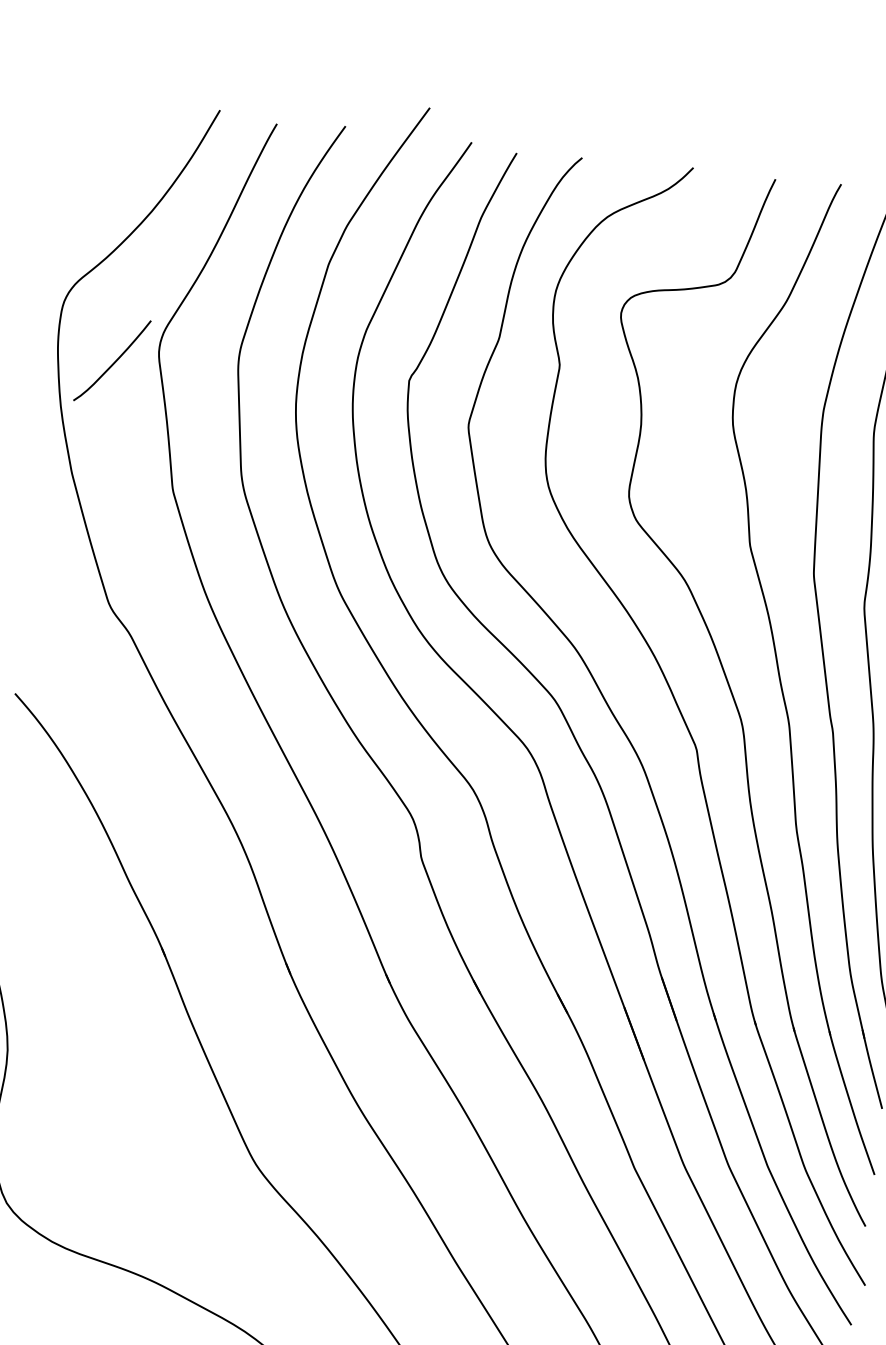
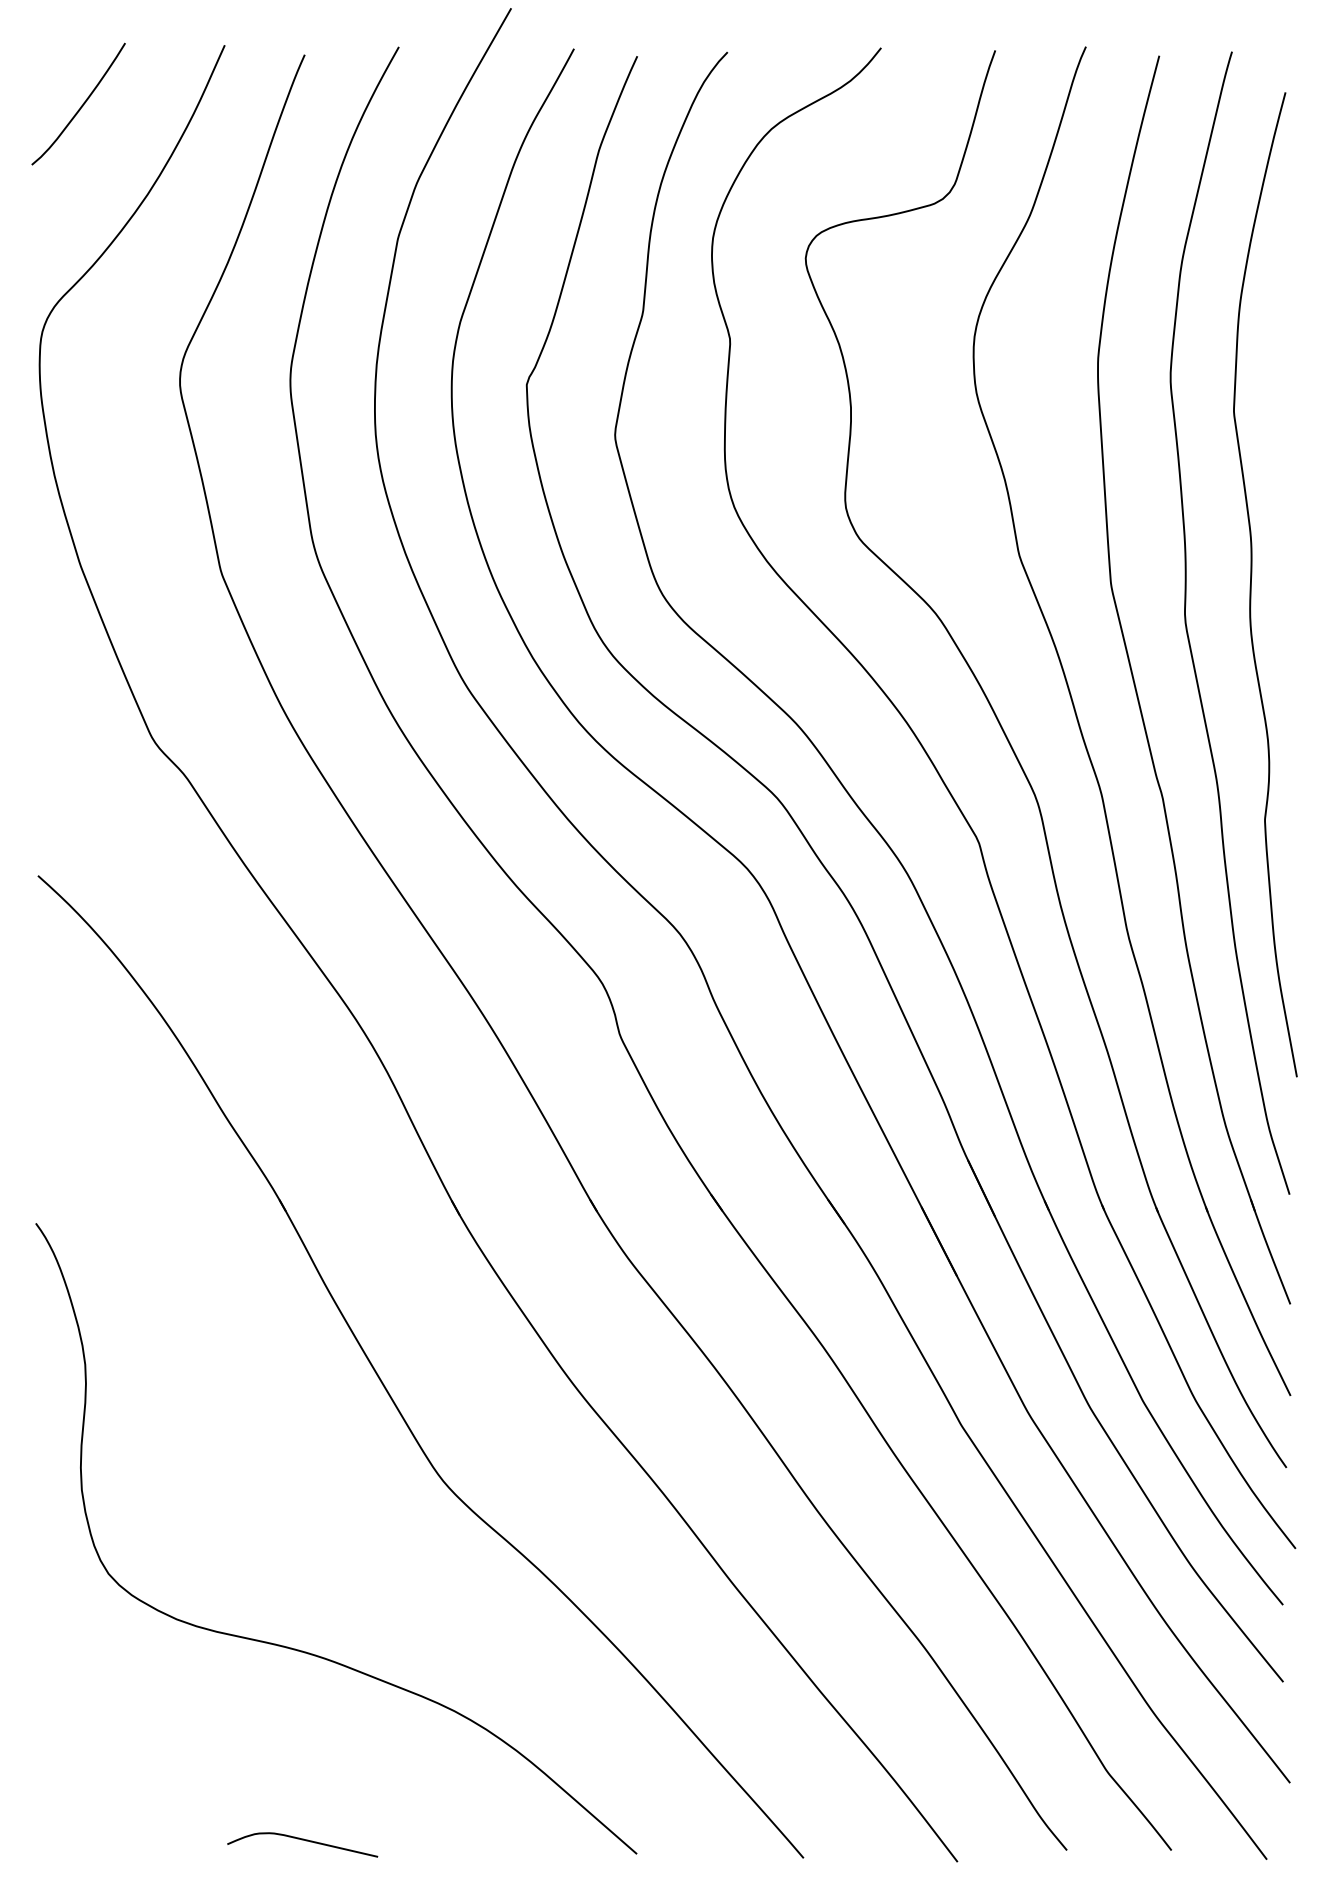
curve: (114, 361) -> (81, 105), moved

